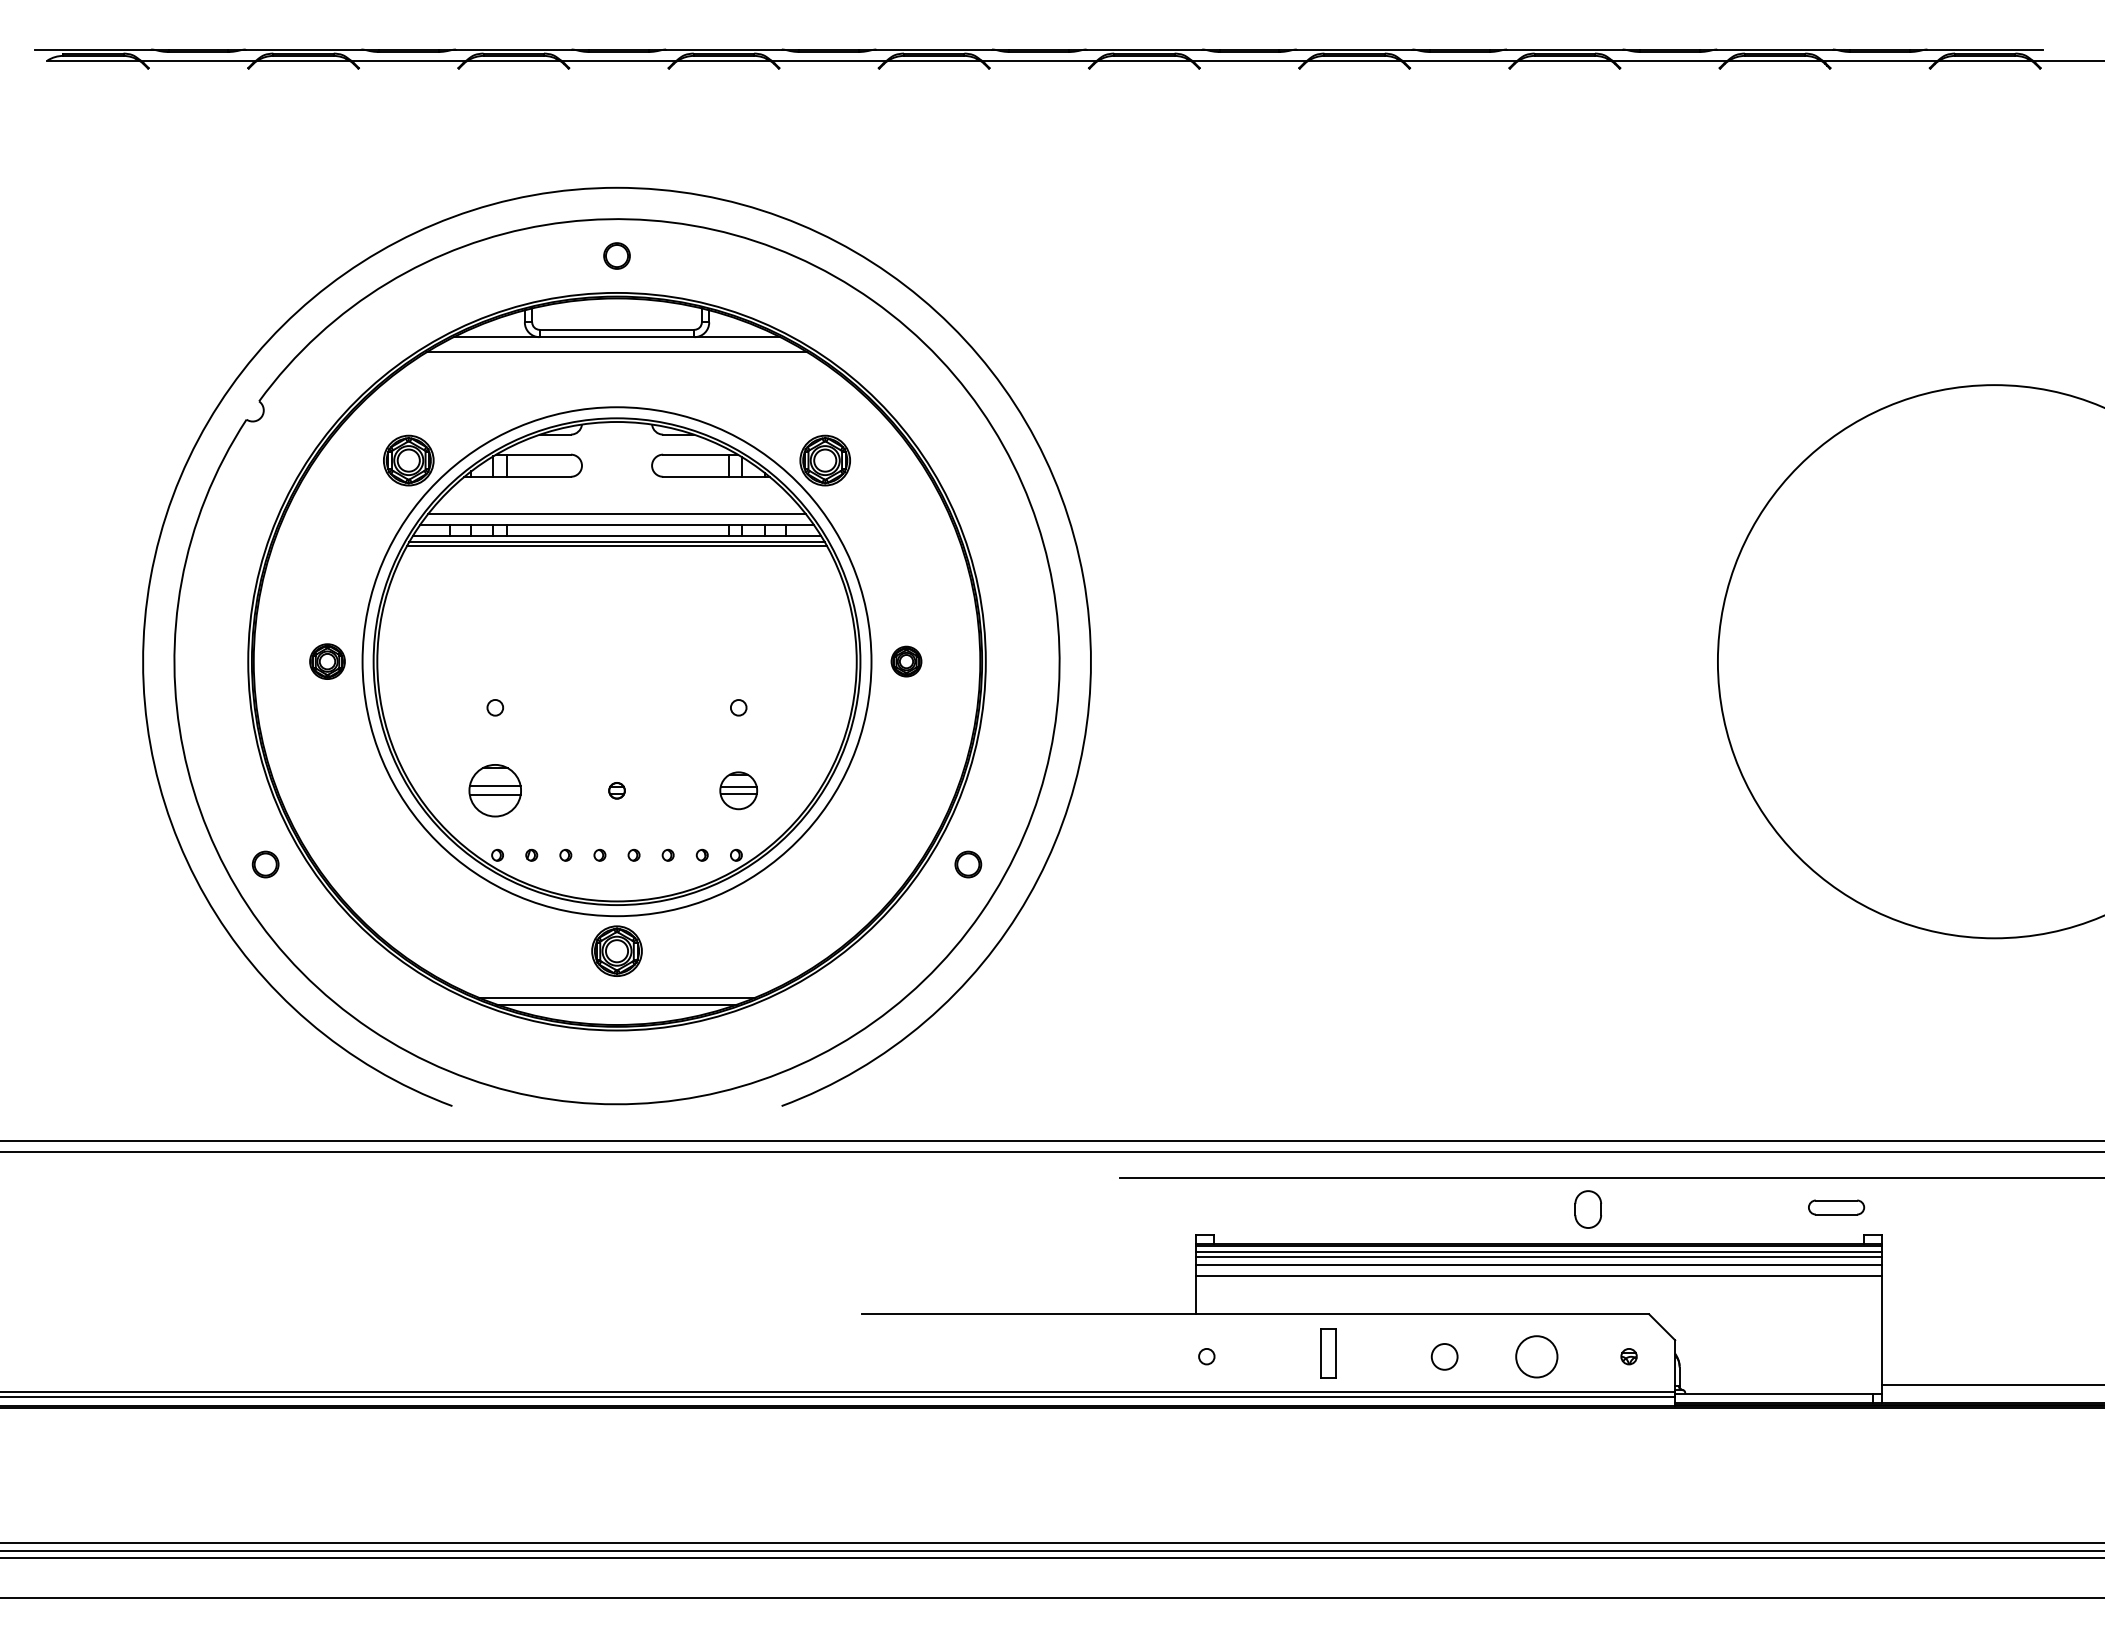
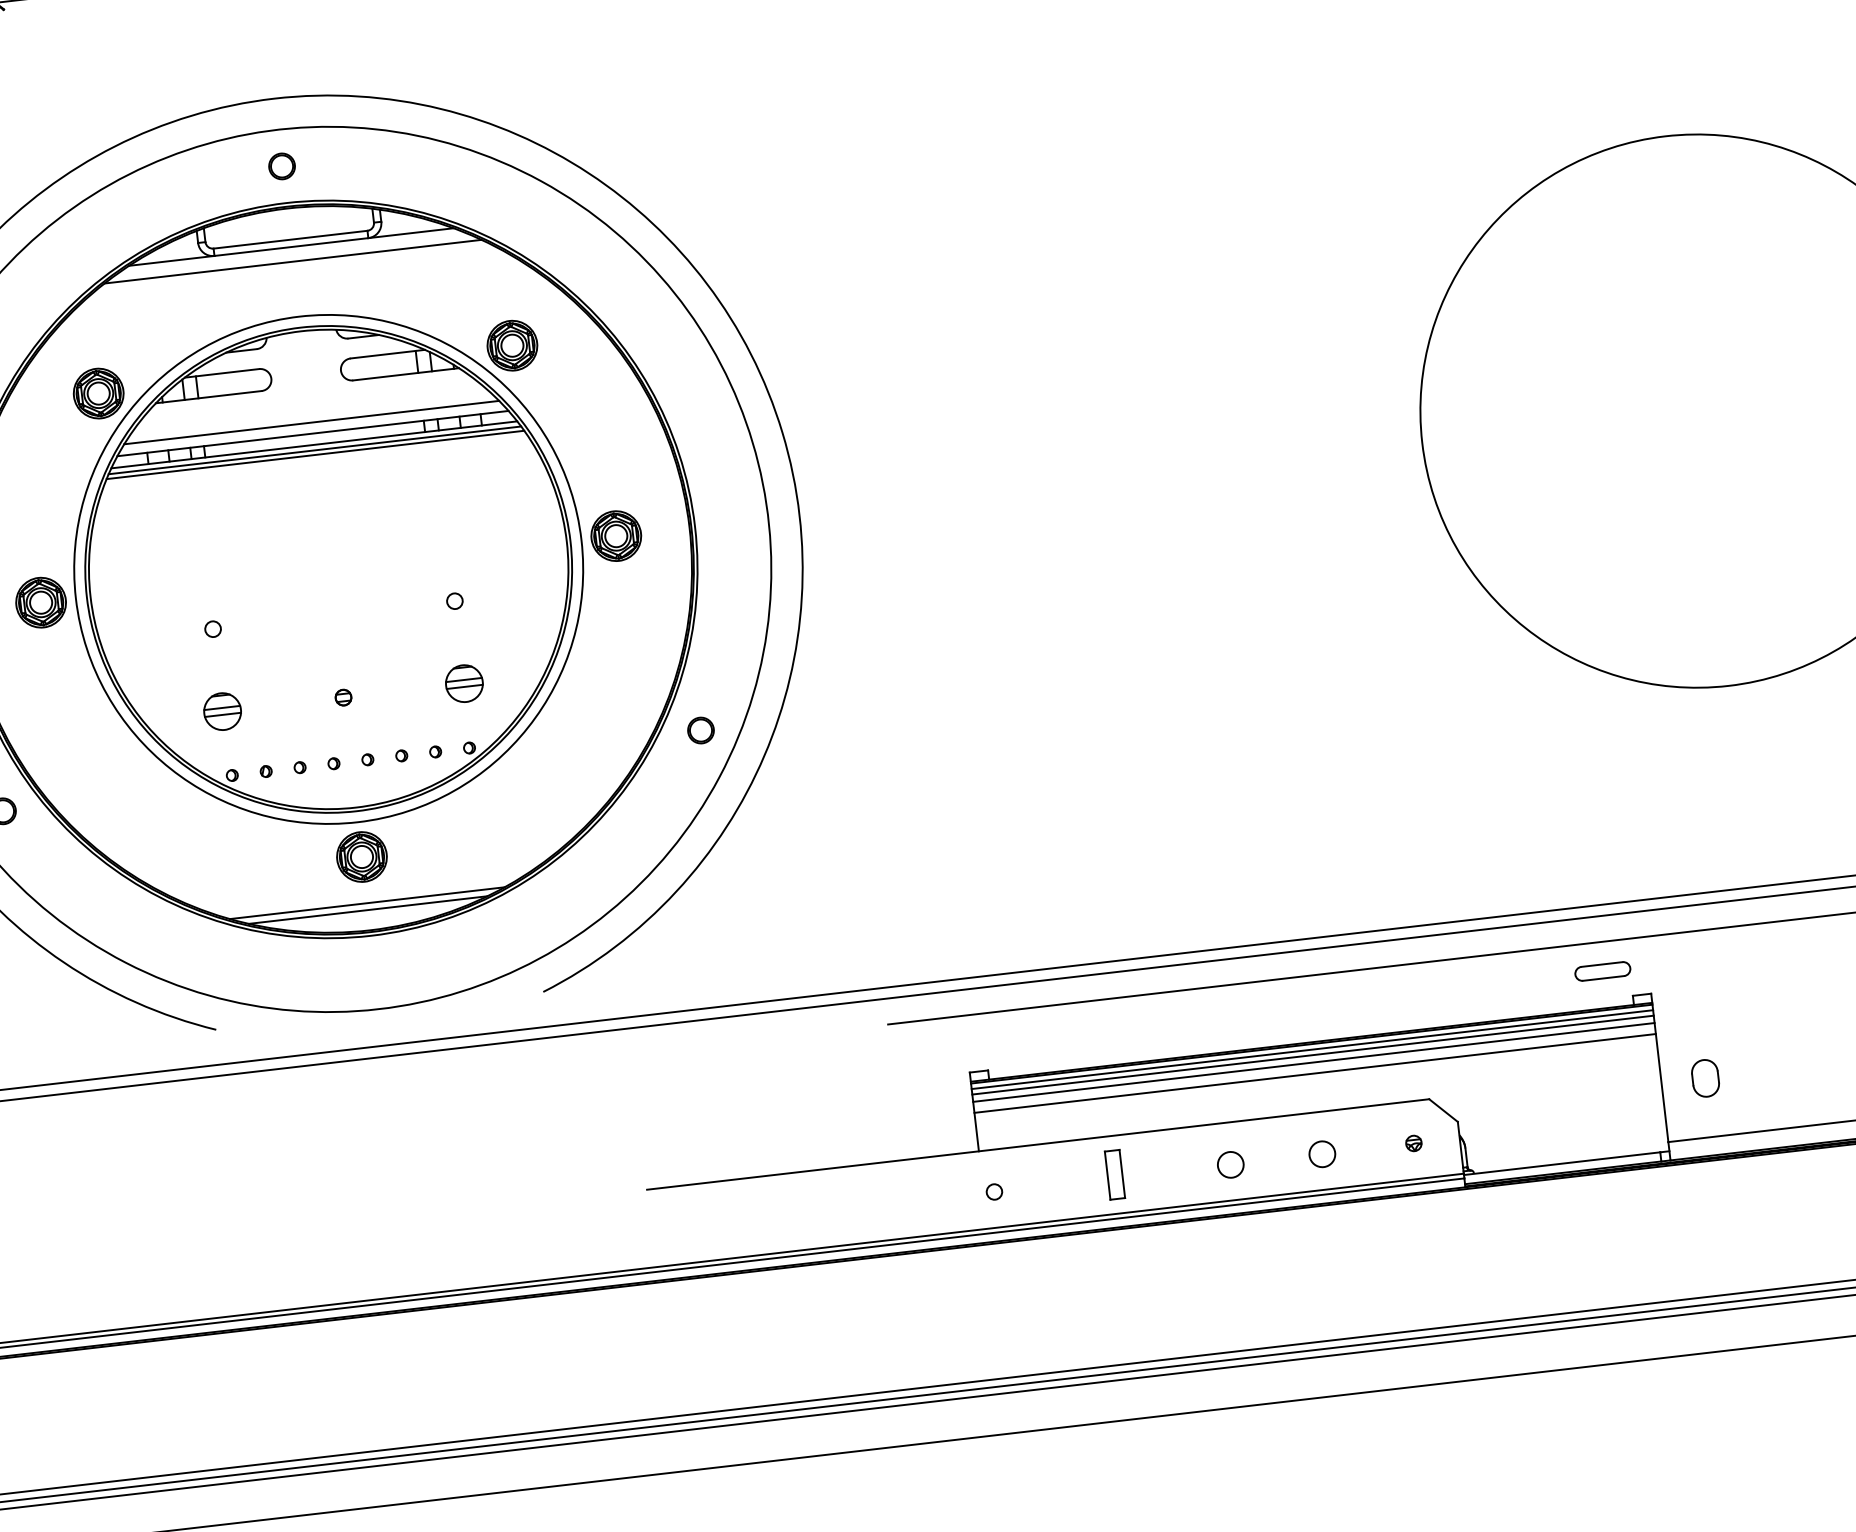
part: (327, 661) -> (41, 602), size x1.43
part: (906, 661) -> (616, 535), size x1.67
part: (495, 790) -> (222, 711), size x0.71
part: (1588, 1209) -> (1705, 1078), moved
circle: (1536, 1356) -> (1321, 1153), size x0.62

